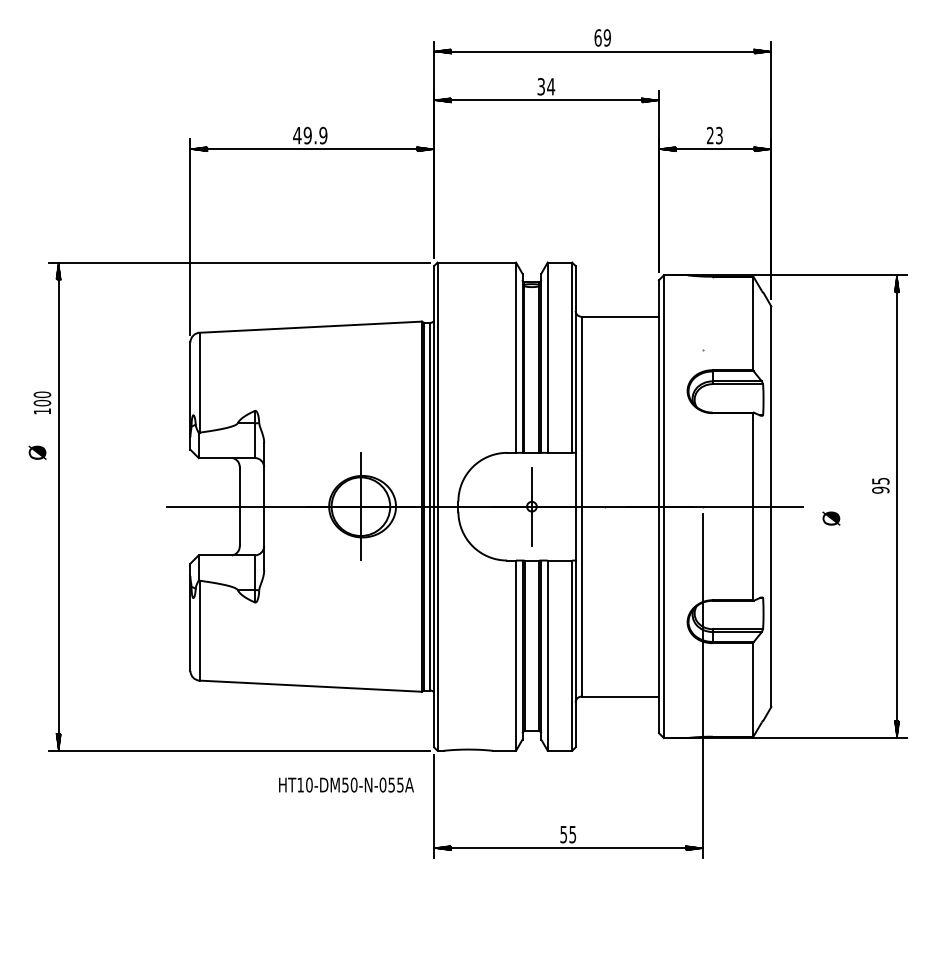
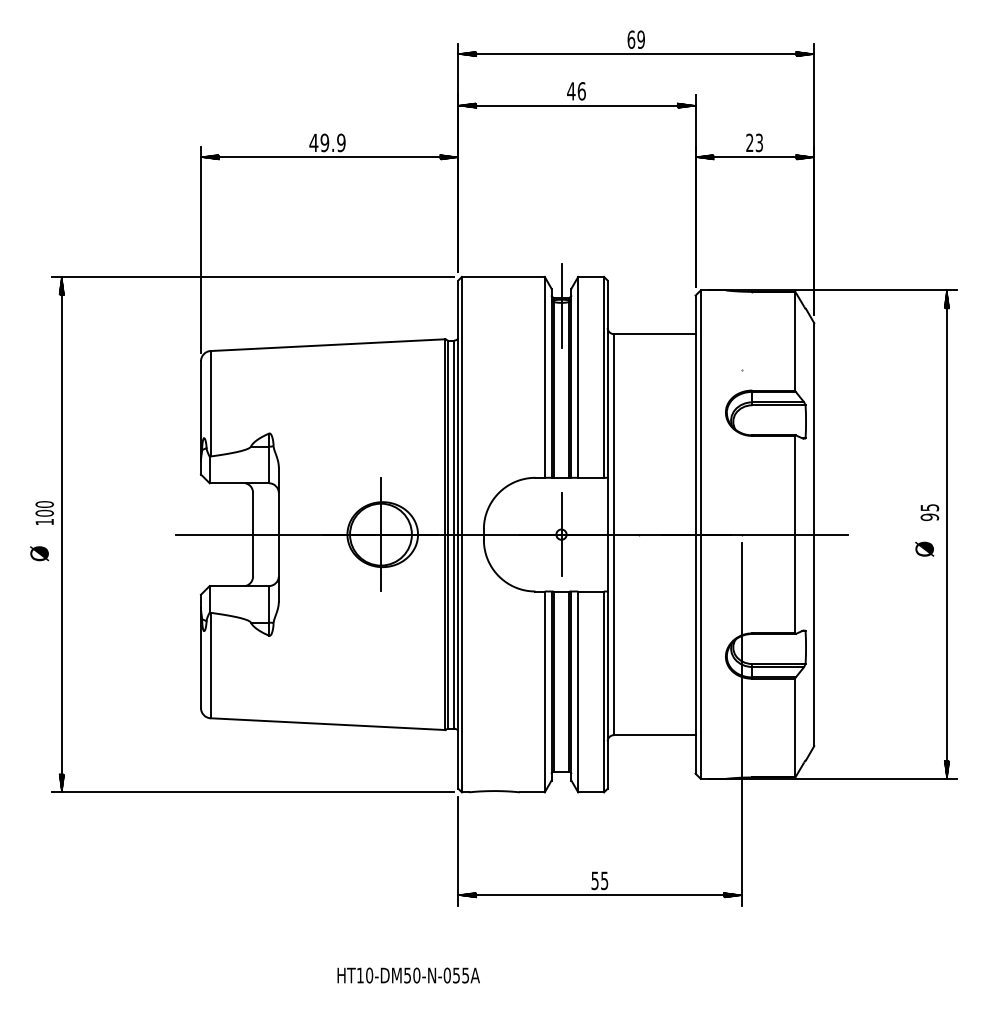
text: (546, 86) -> (576, 91), 34 -> 46
line: (531, 289) -> (561, 305), added
text: (42, 402) -> (44, 512), moved
text: (37, 452) -> (39, 553), moved
text: (831, 517) -> (924, 548), moved
text: (346, 785) -> (408, 975), moved

